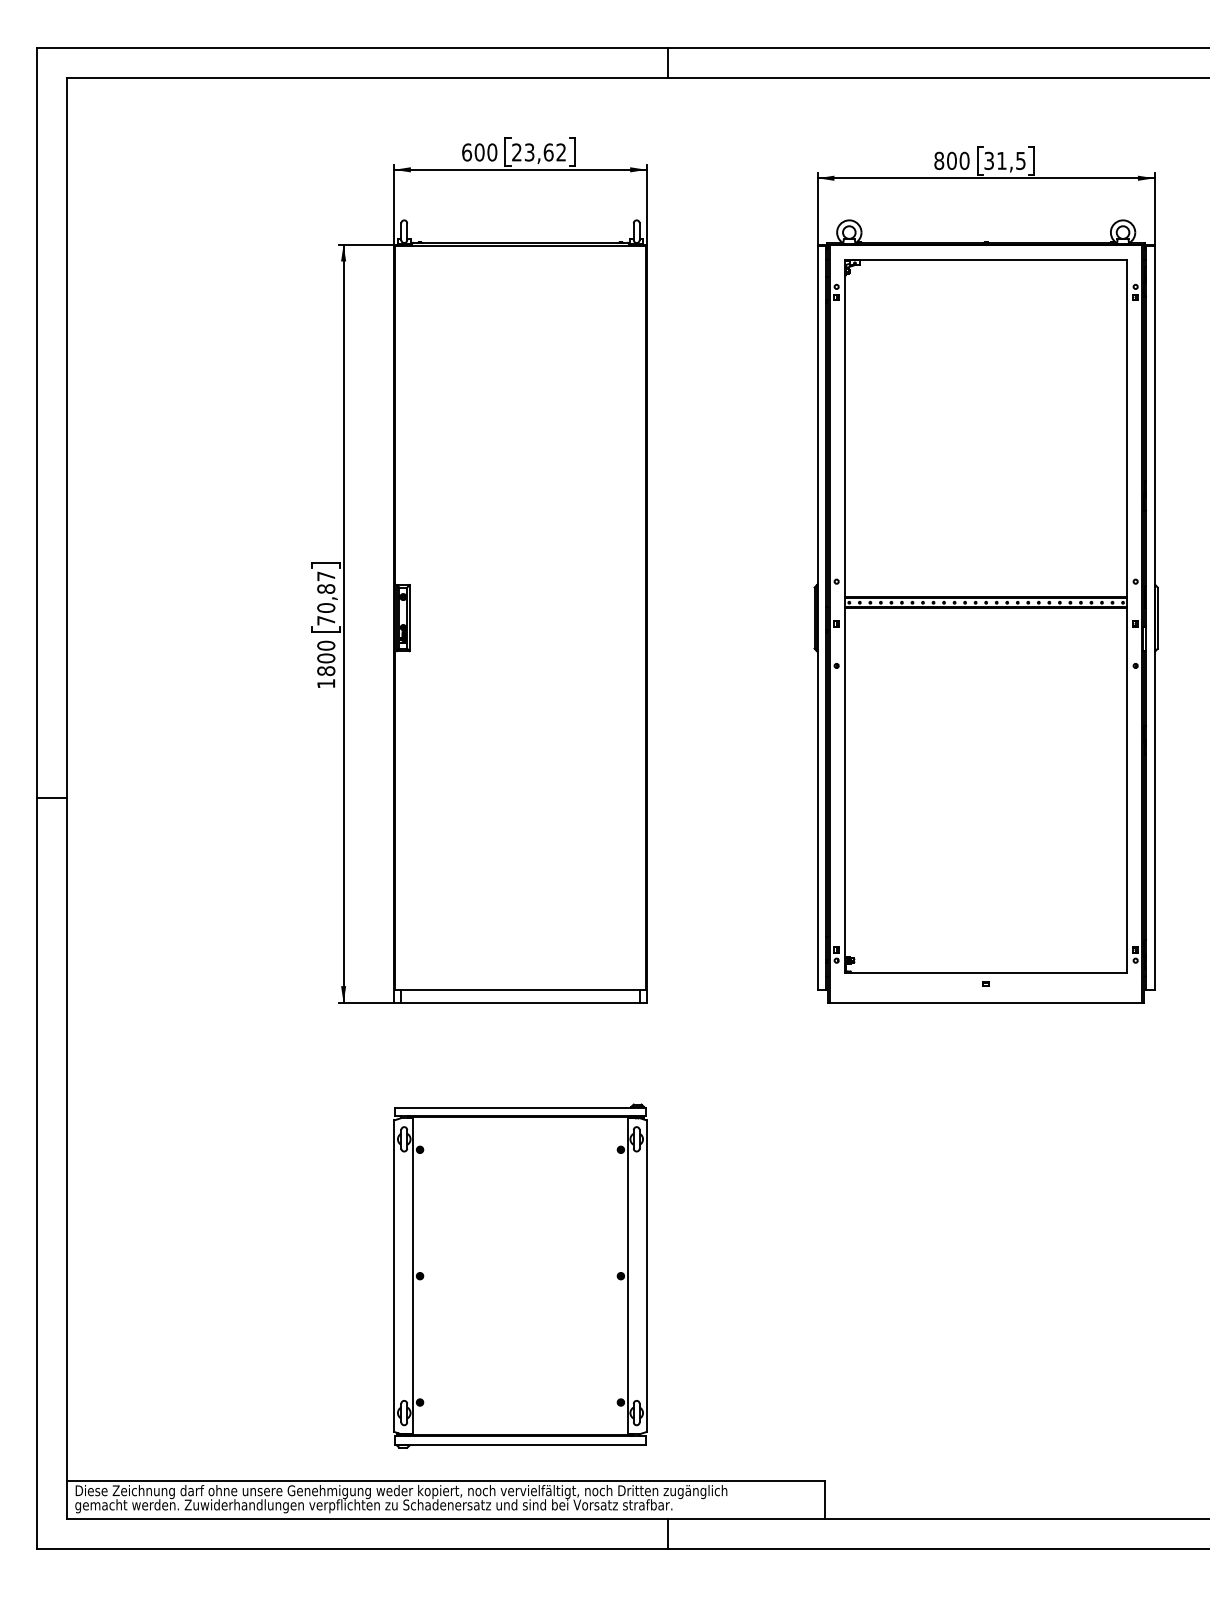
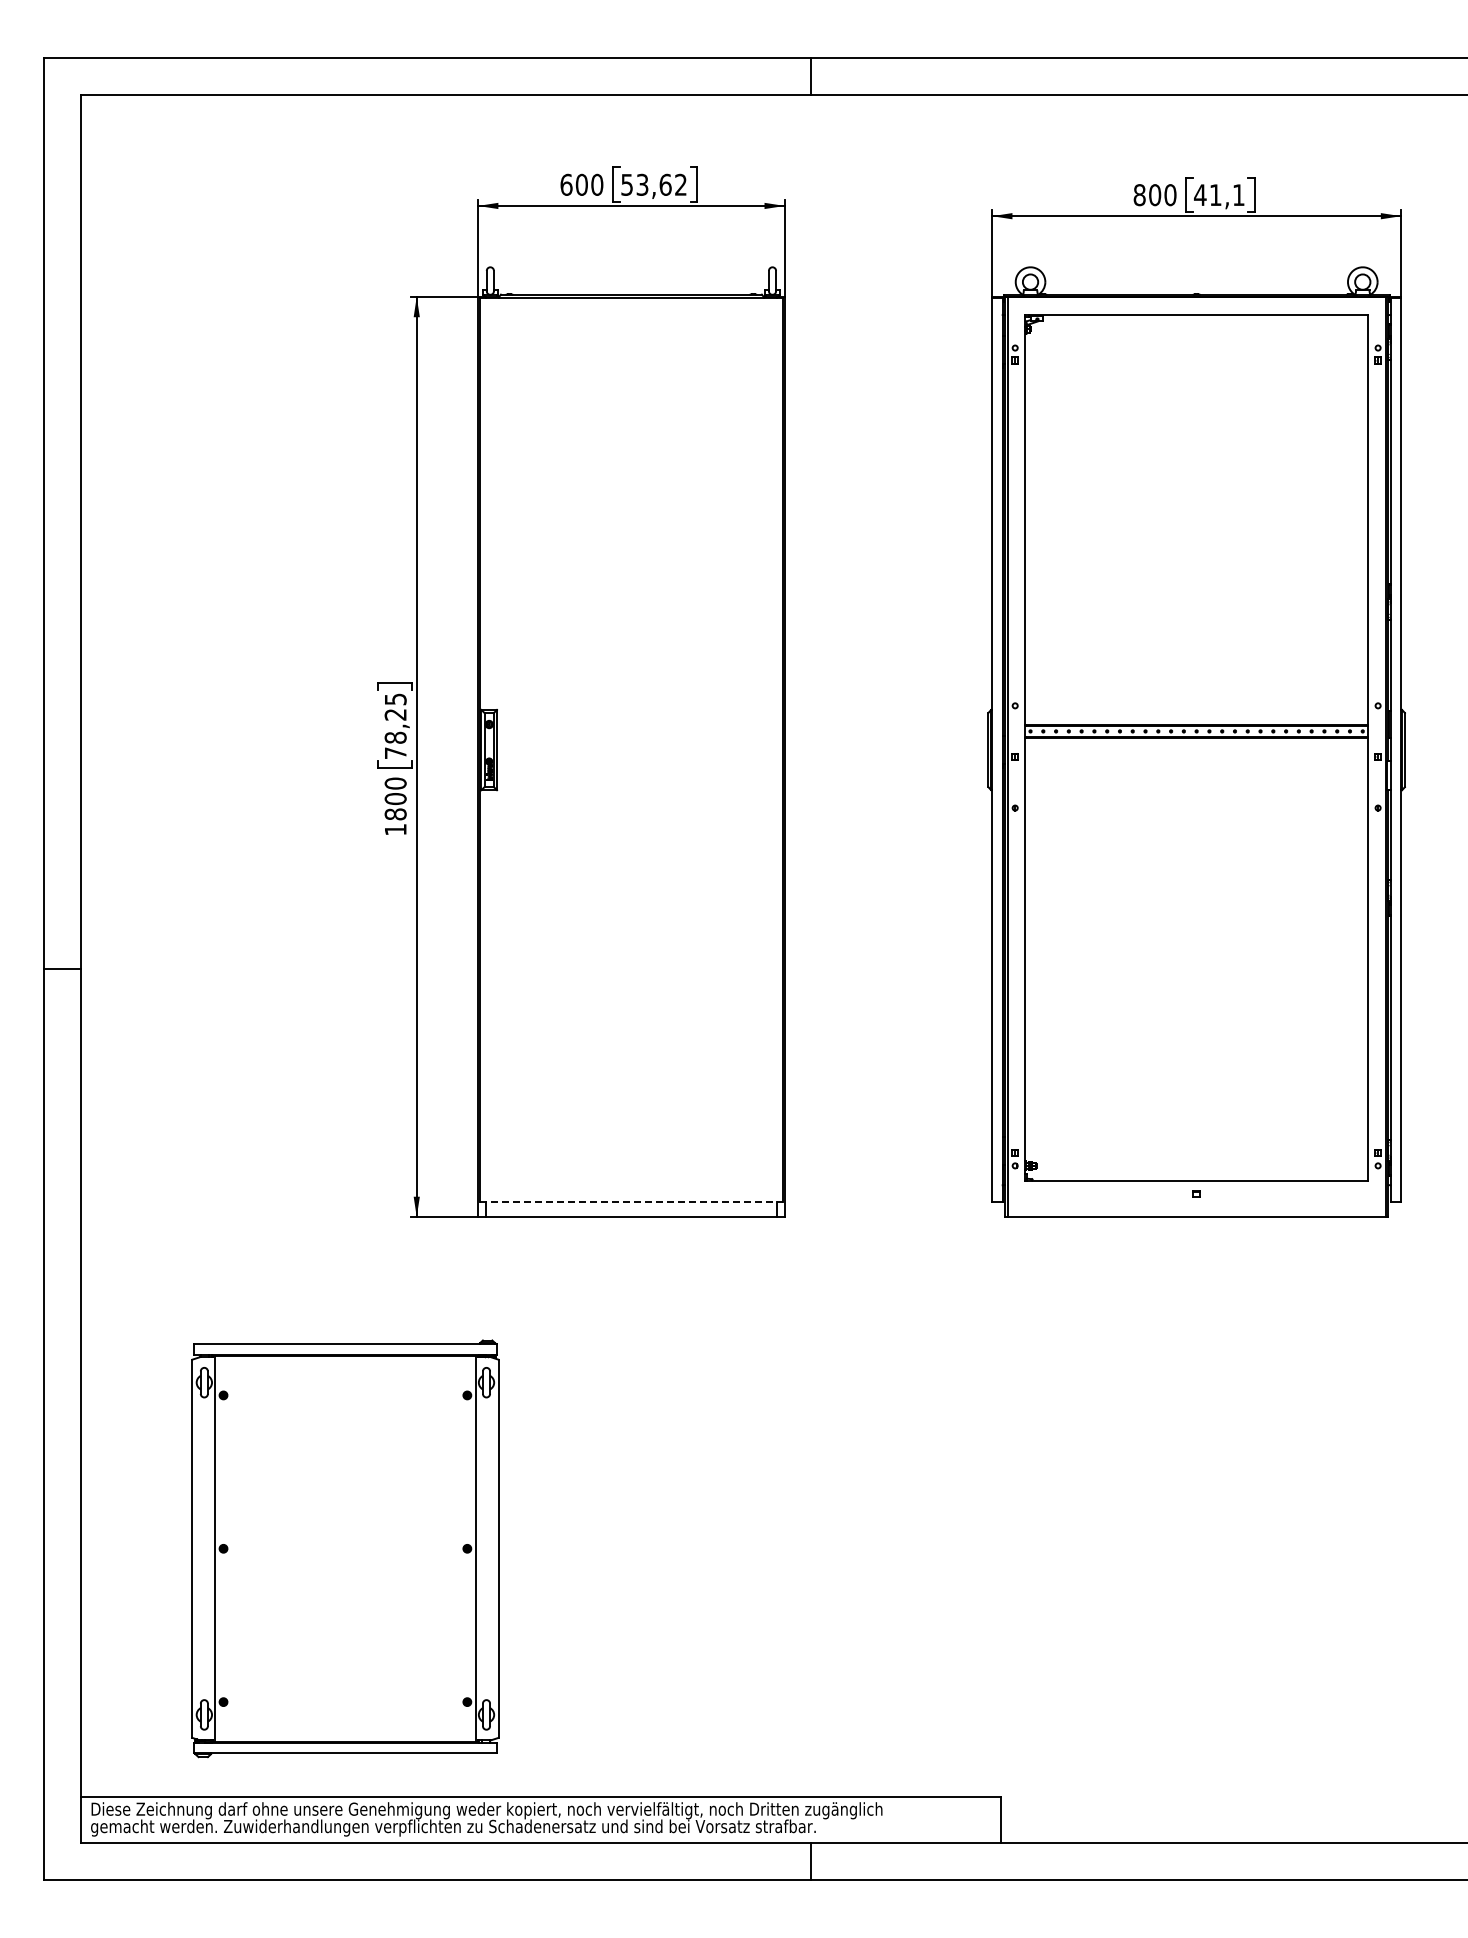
text: (516, 152) -> (626, 184), 23,62 -> 53,62
text: (1005, 161) -> (1219, 195), 31,5 -> 41,1
text: (326, 592) -> (395, 718), 70,87 -> 78,25
line: (520, 990) -> (631, 1201), solid -> dashed
part: (520, 1275) -> (345, 1548), moved

